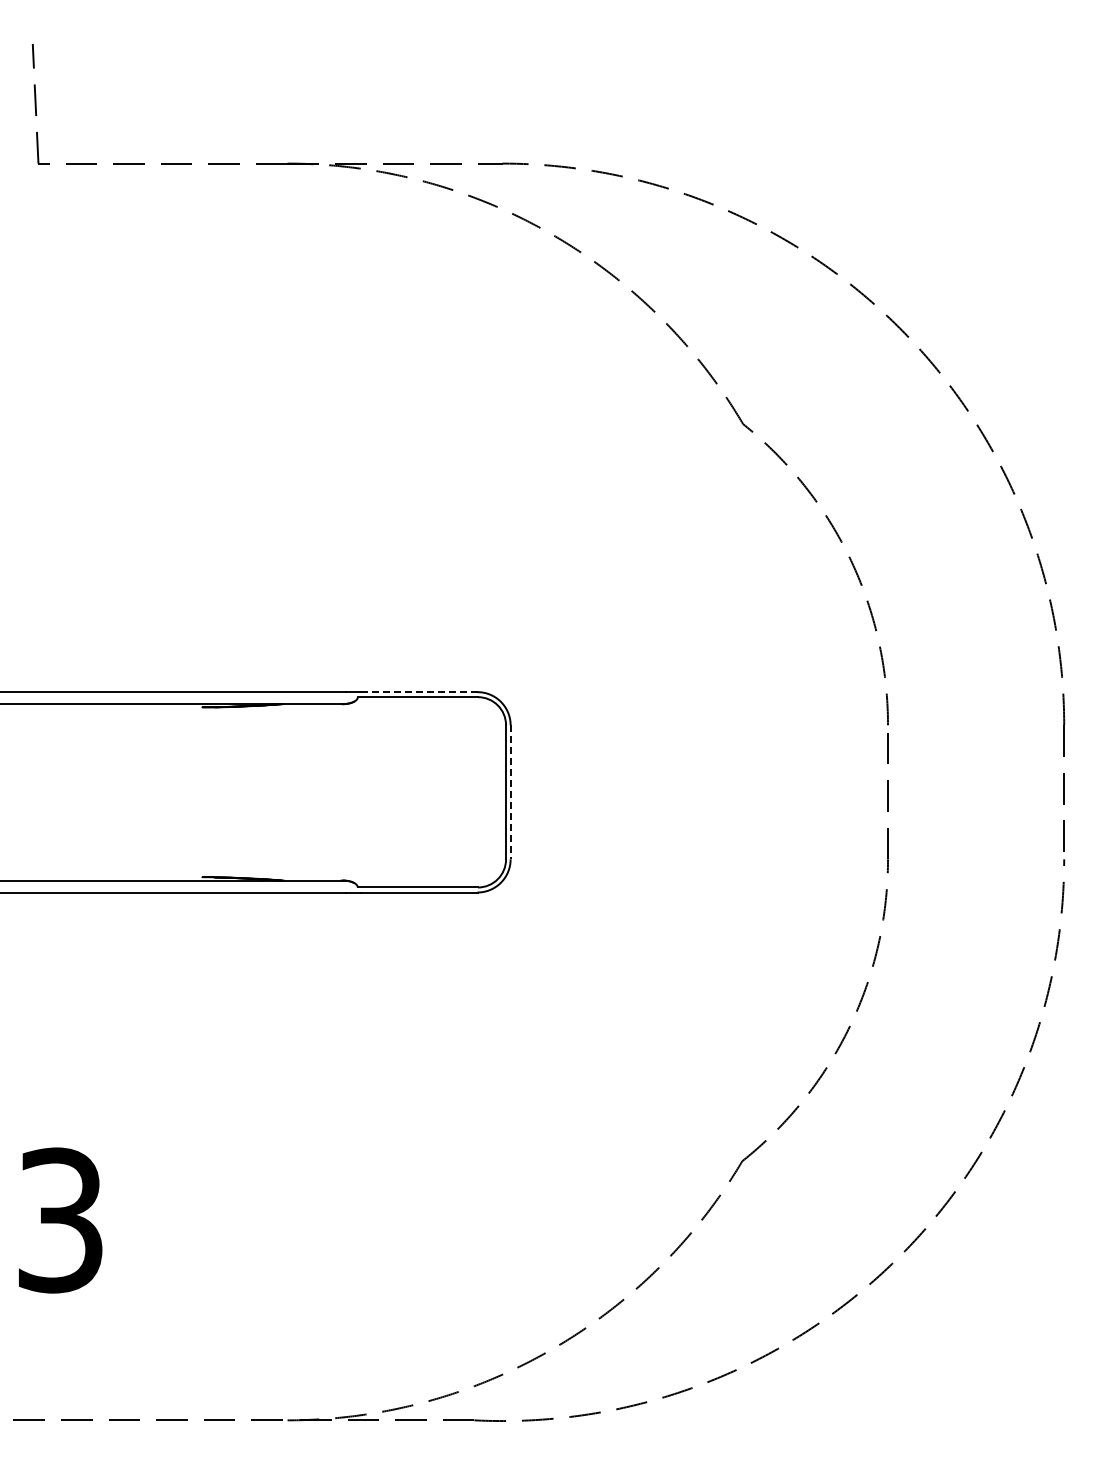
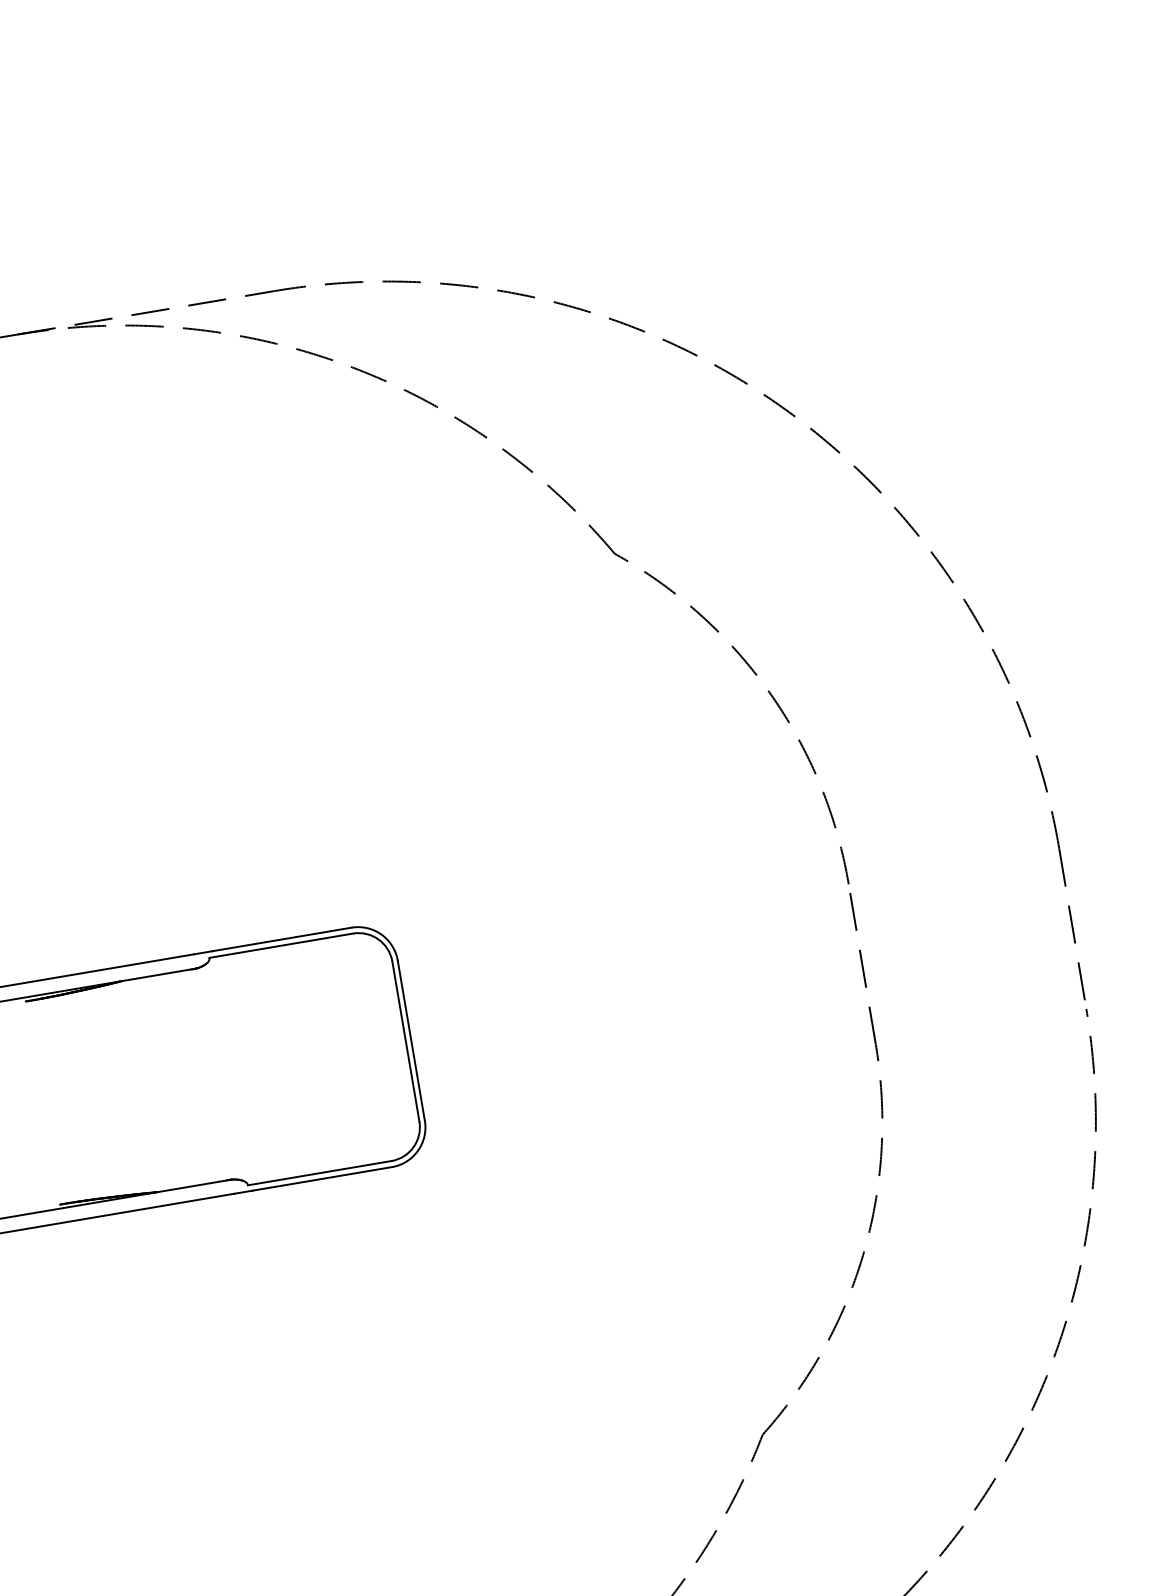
line: (418, 692) -> (281, 940), dashed -> solid
line: (510, 792) -> (411, 1040), dashed -> solid

